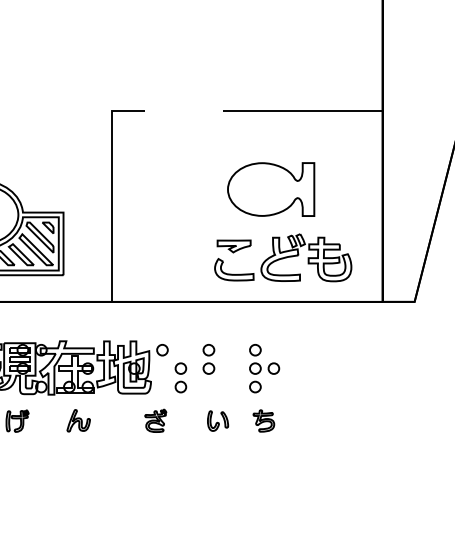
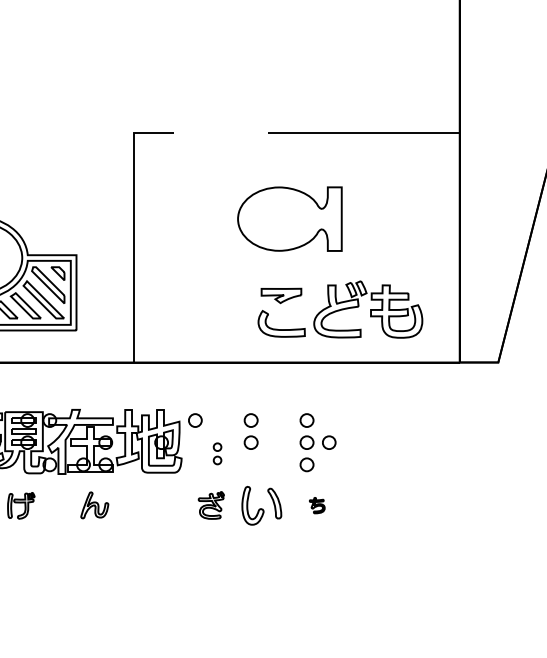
part: (271, 189) -> (290, 219), moved
part: (180, 377) -> (217, 453), size x0.6
part: (155, 420) -> (211, 505), moved
part: (218, 420) -> (262, 505), size x1.6
part: (263, 420) -> (316, 505), size x0.6

